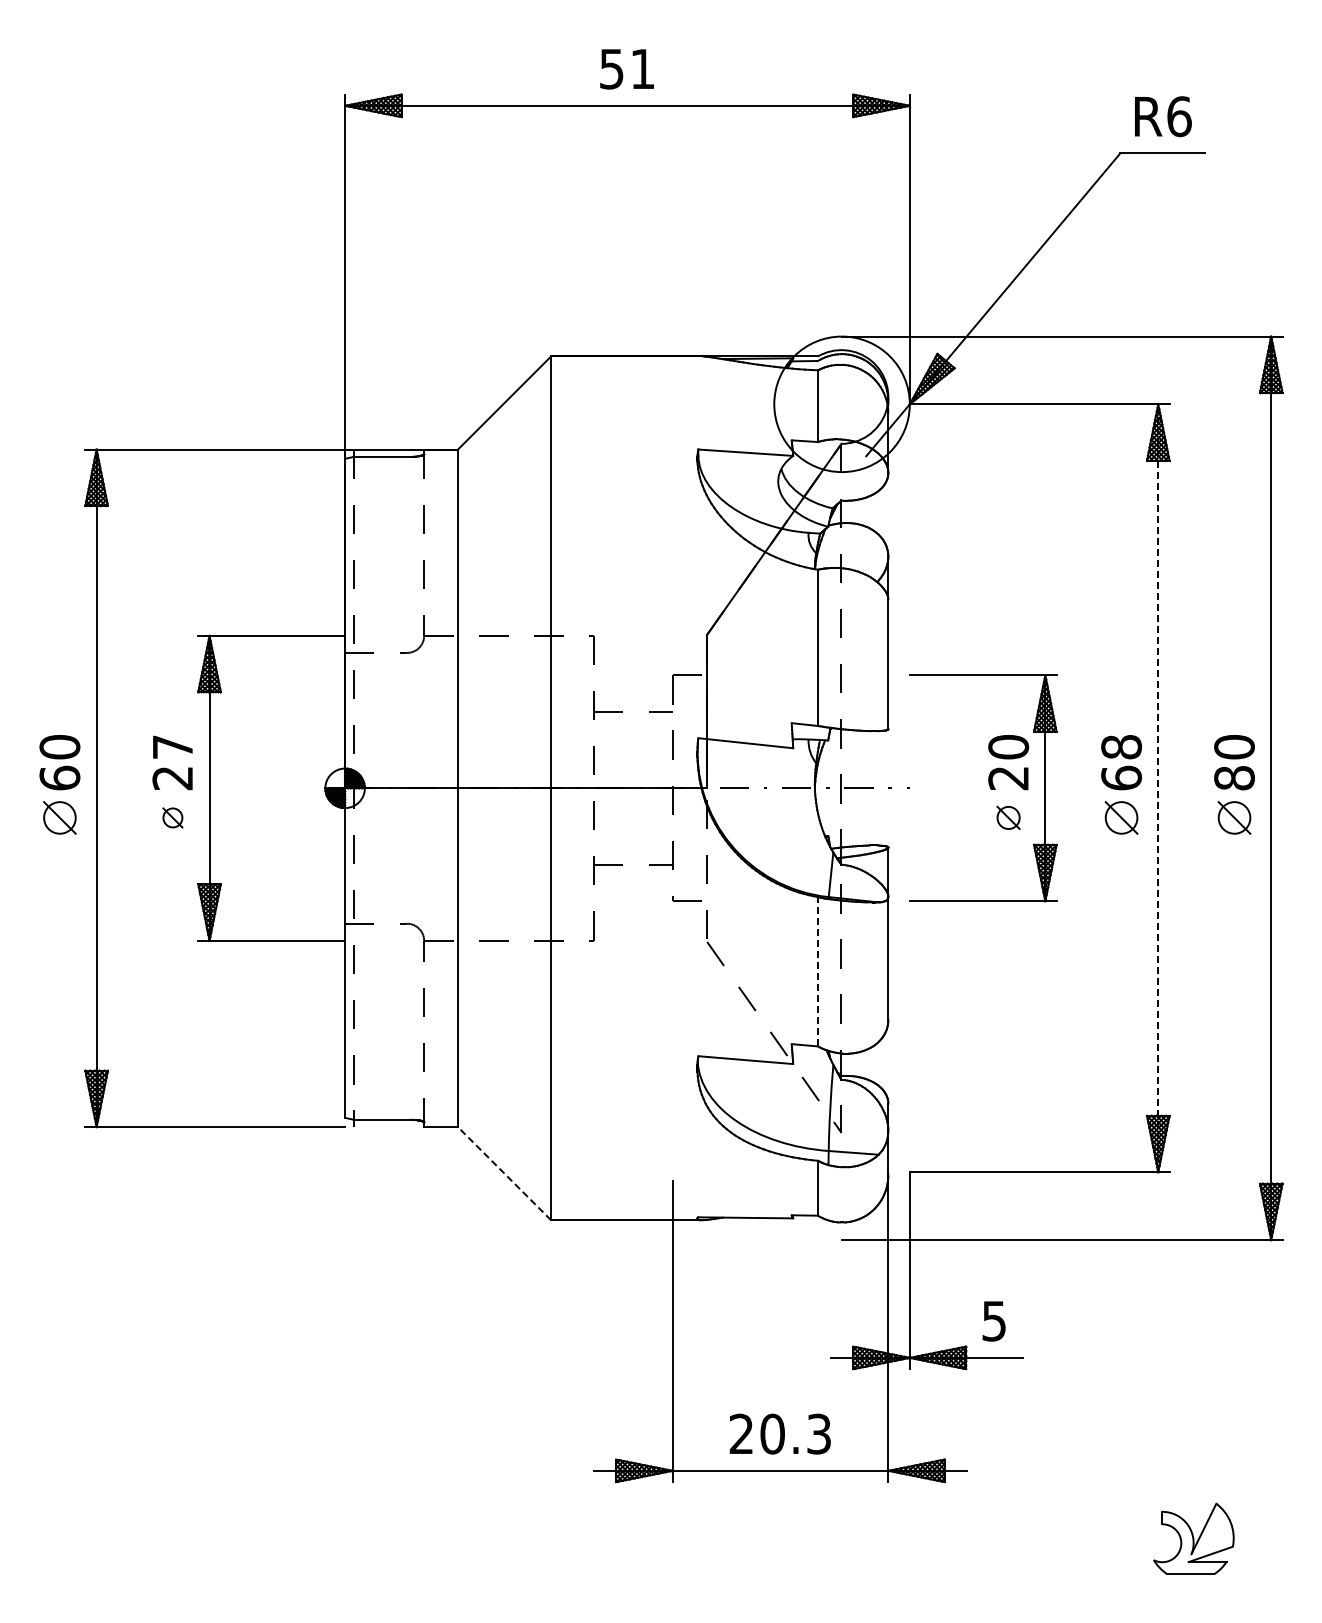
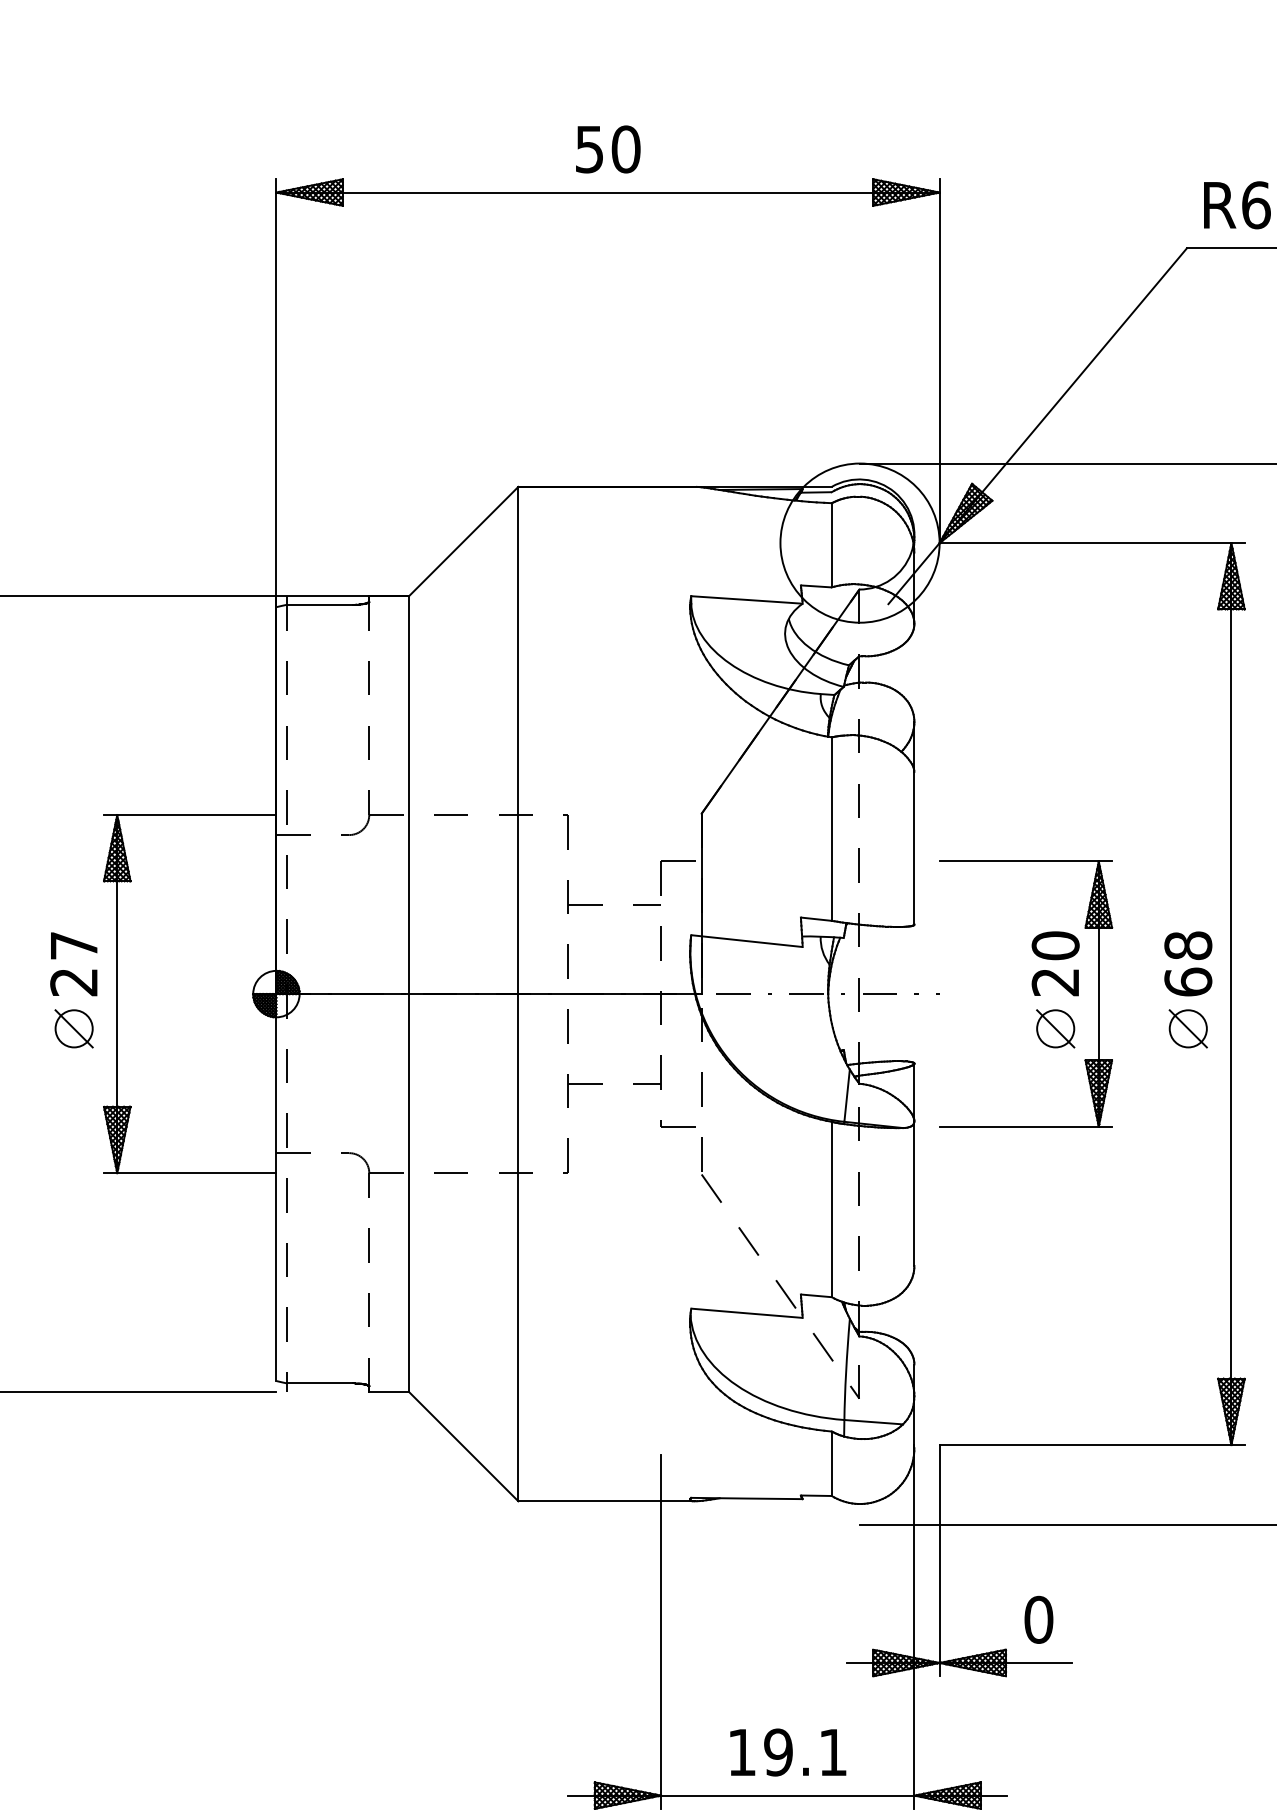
text: (642, 68) -> (625, 148), 51 -> 50
line: (1158, 787) -> (1231, 993), dashed -> solid
part: (172, 817) -> (73, 1028), size x1.67
part: (1008, 817) -> (1055, 1028), size x1.43
line: (818, 971) -> (832, 1209), dashed -> solid
line: (504, 1173) -> (463, 1446), dashed -> solid
text: (994, 1320) -> (1039, 1619), 5 -> 0
text: (779, 1433) -> (786, 1751), 20.3 -> 19.1

